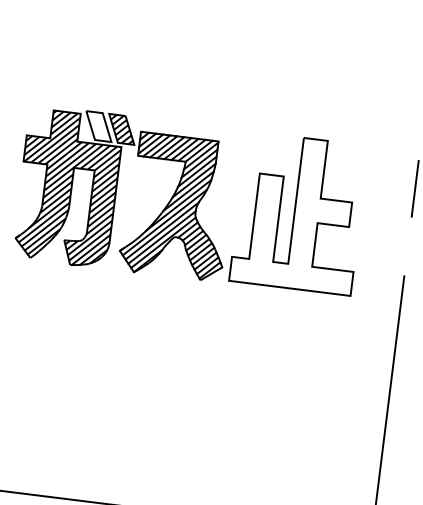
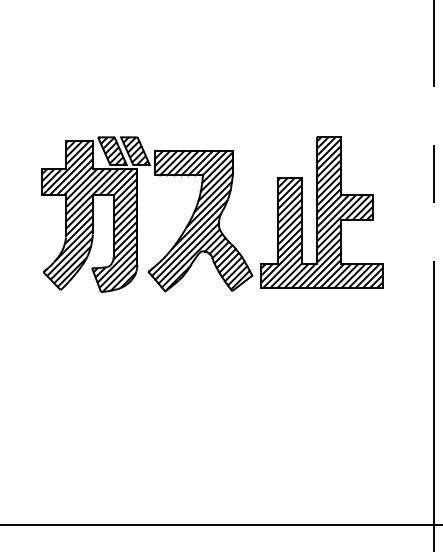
hatch: (98, 125) -> (111, 150), added
hatch: (298, 213) -> (321, 212), added

